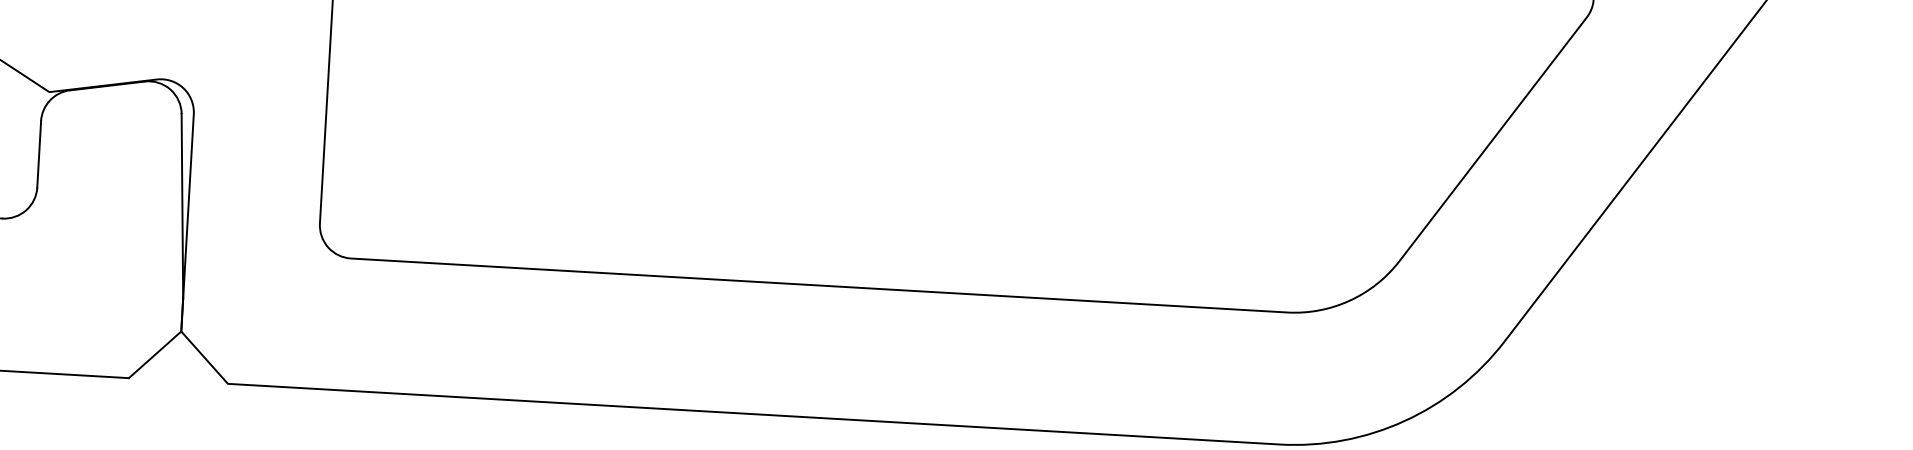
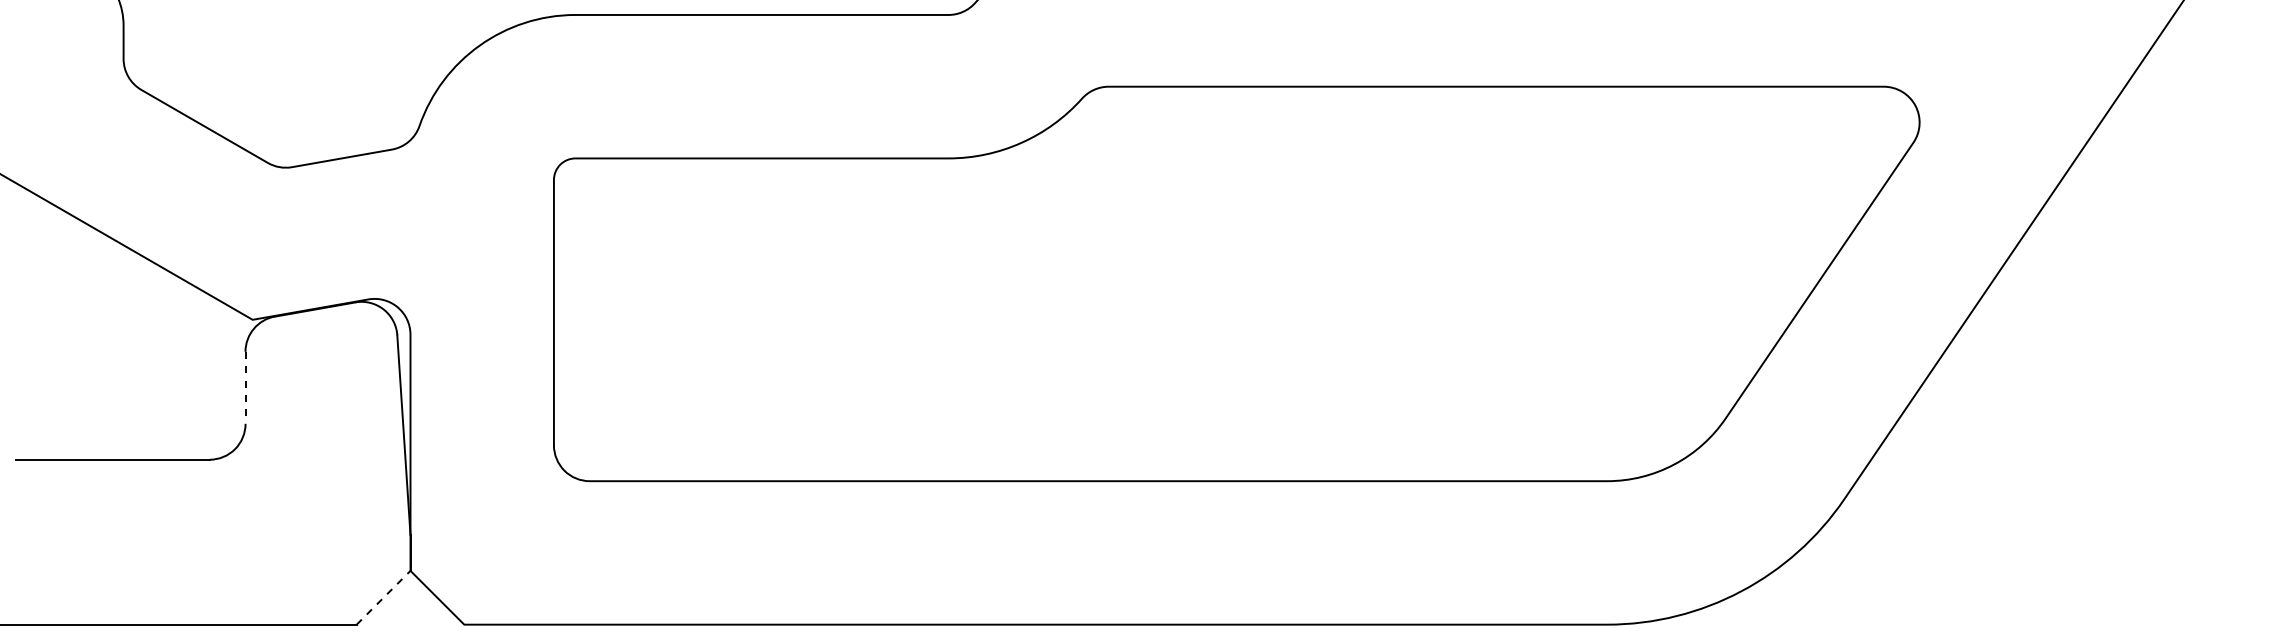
line: (39, 154) -> (245, 387), solid -> dashed
line: (155, 354) -> (383, 597), solid -> dashed

